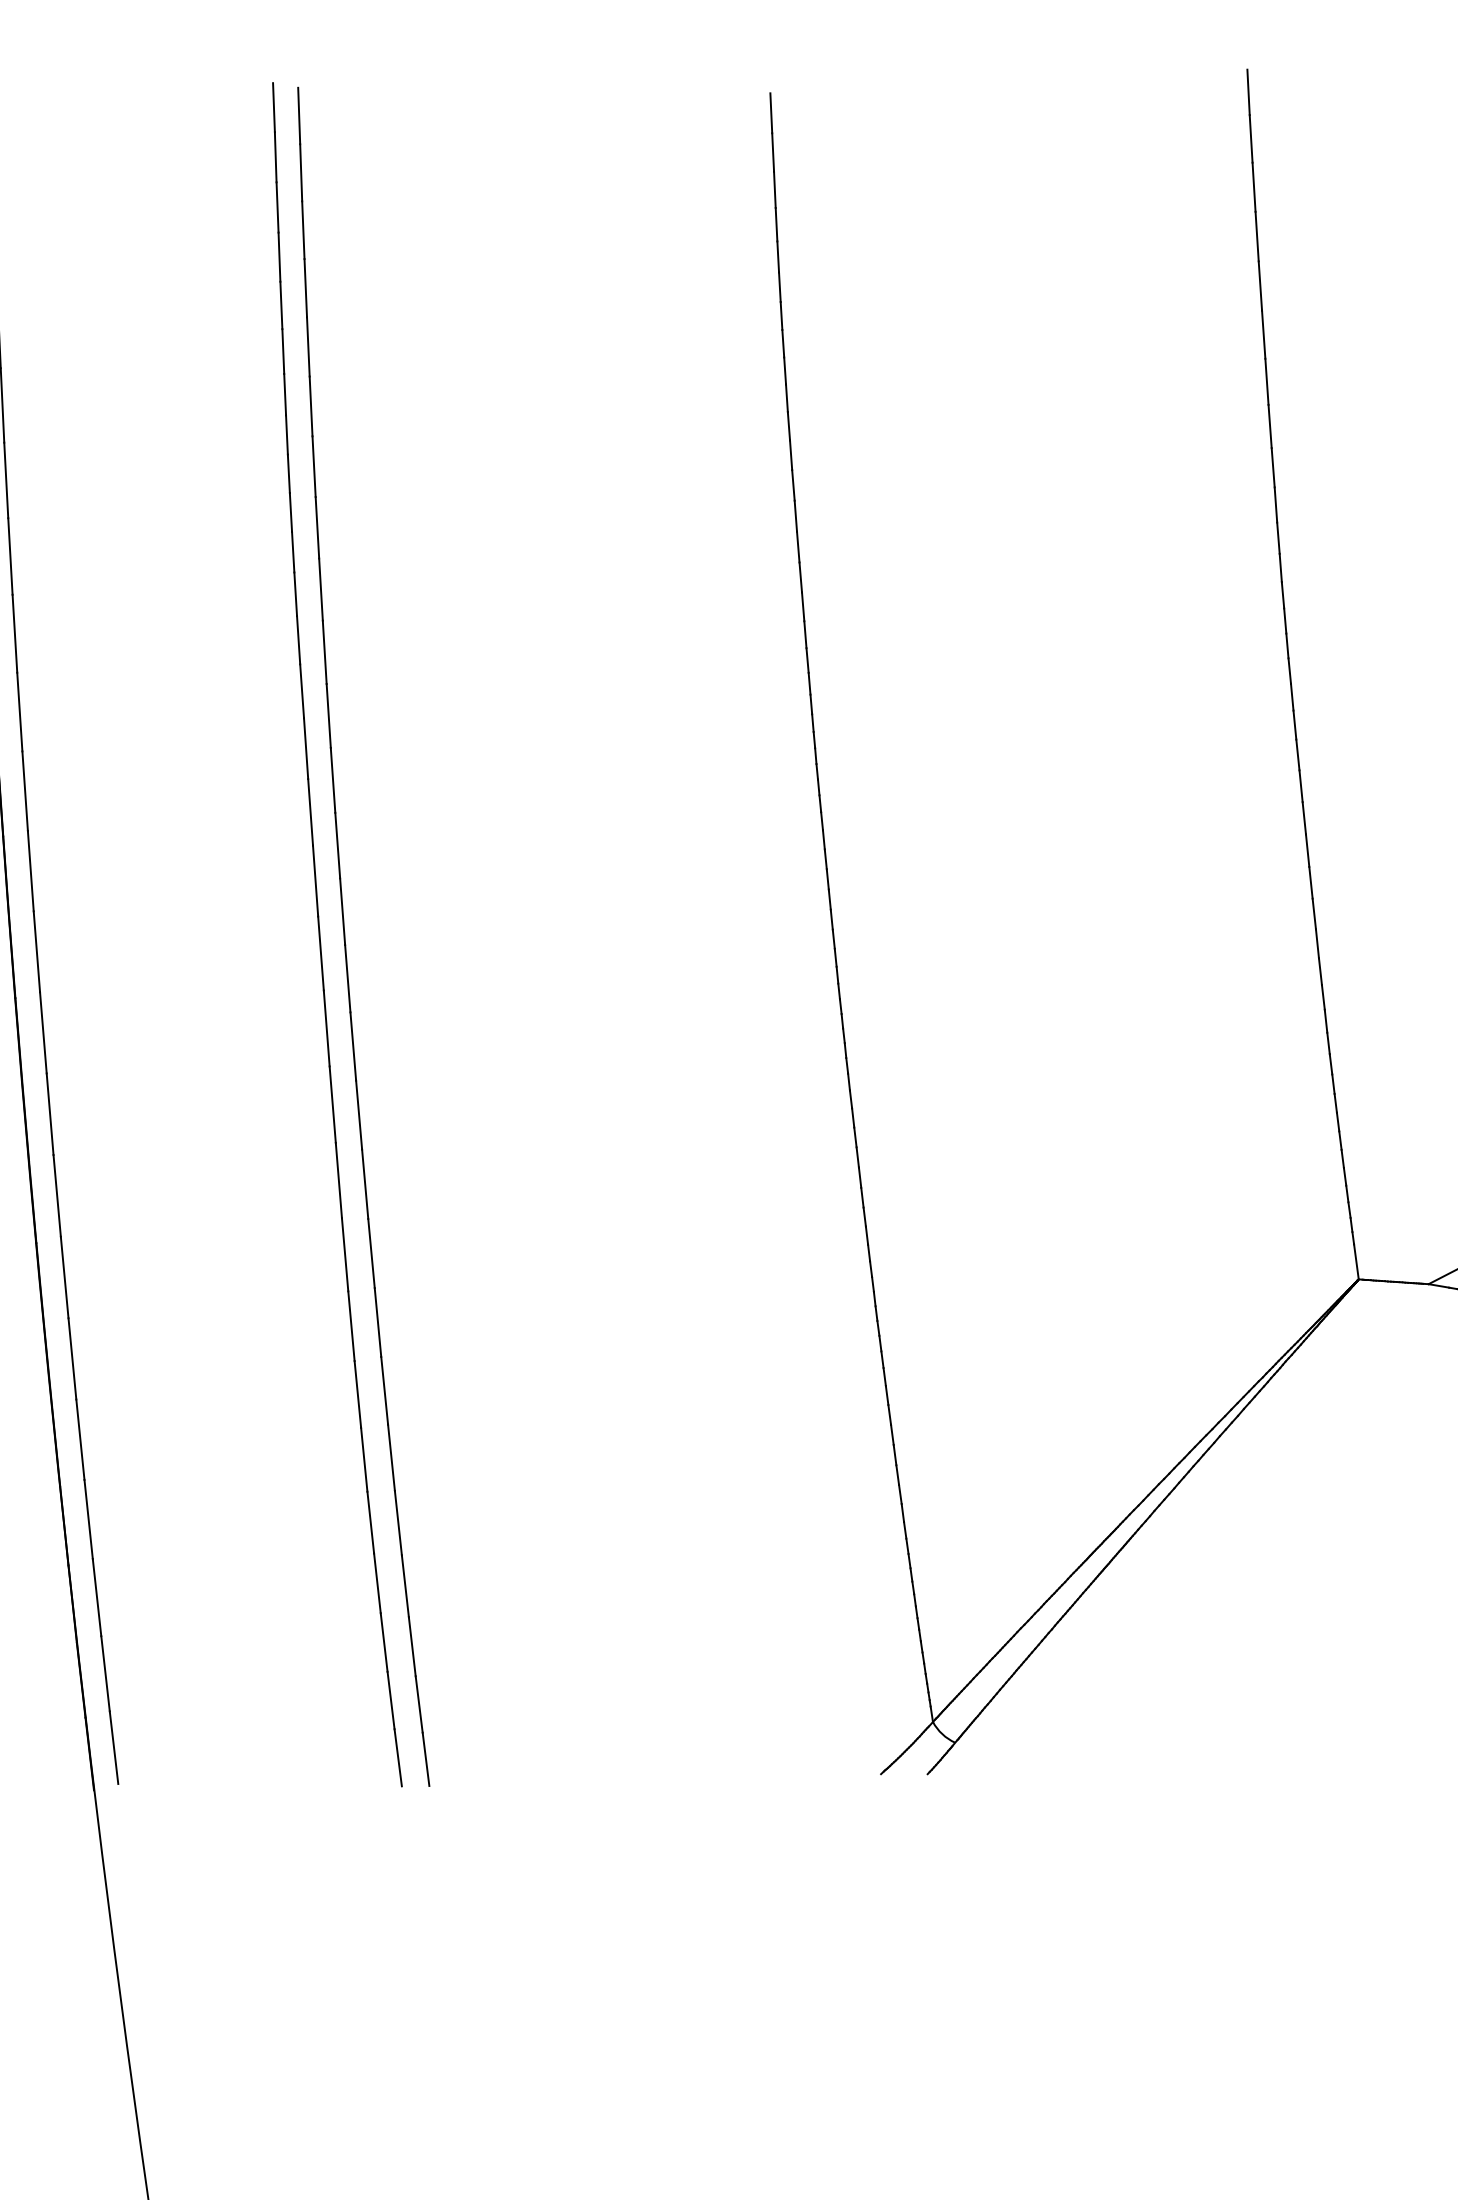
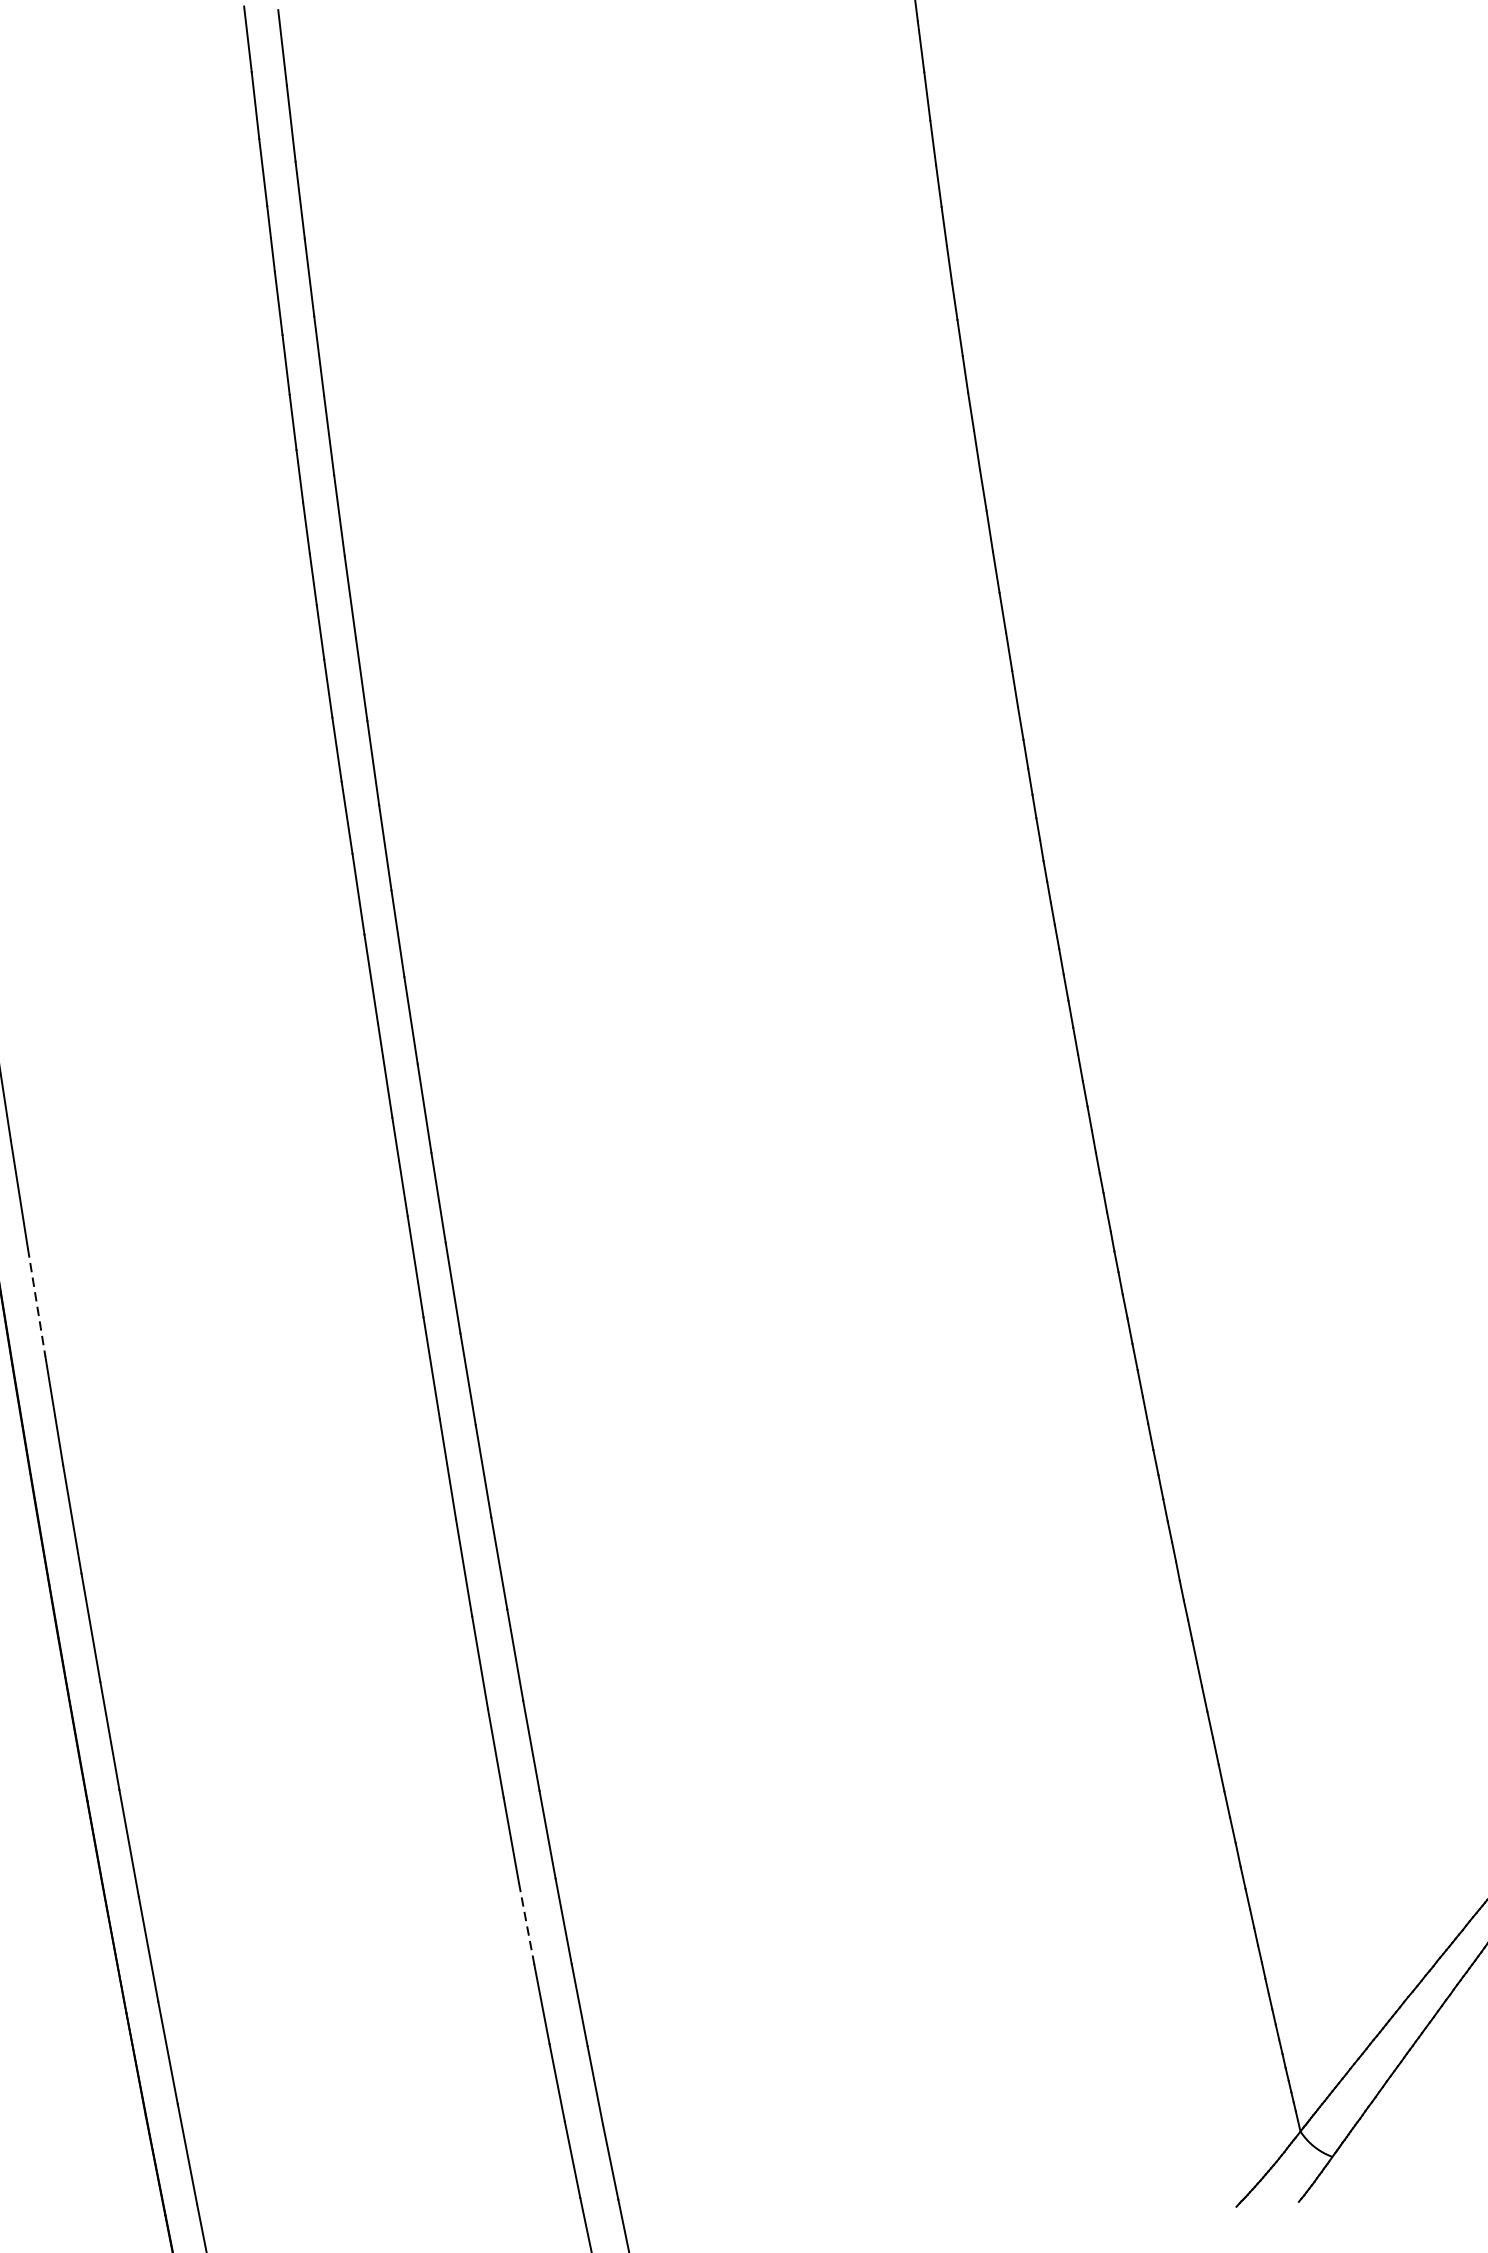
line: (43, 1032) -> (36, 1301), solid -> dashed
line: (370, 1522) -> (526, 1923), solid -> dashed

